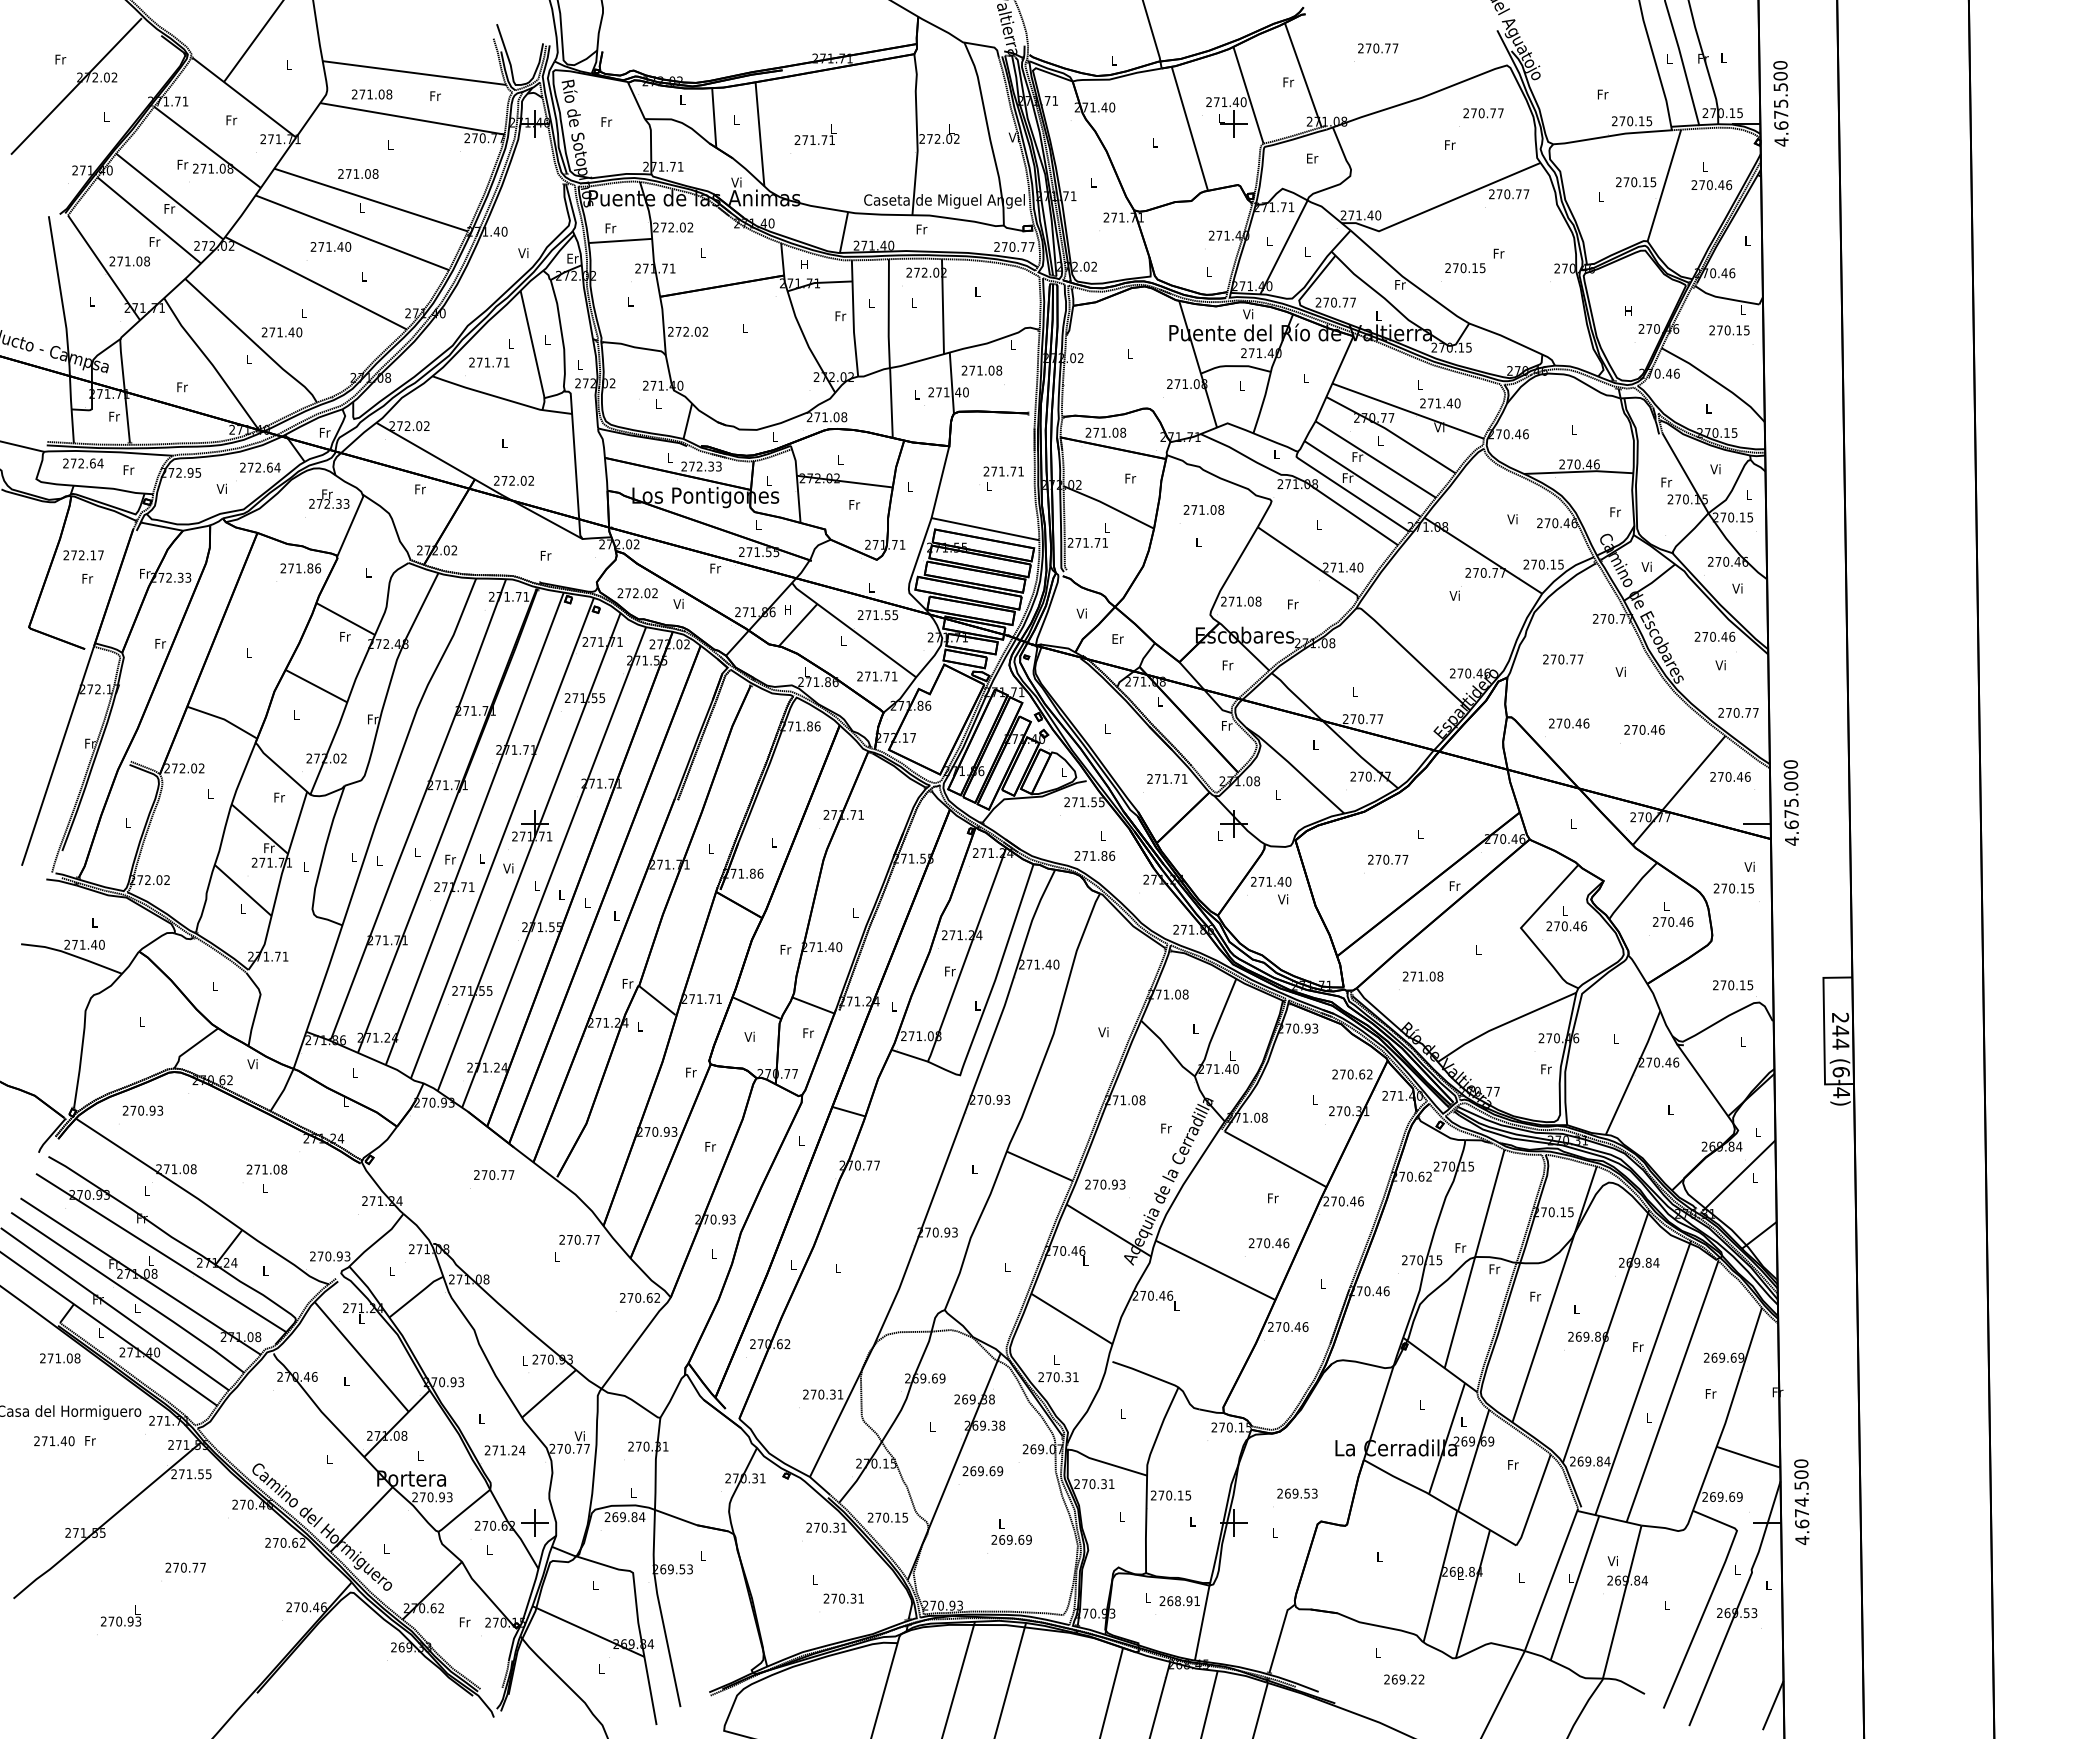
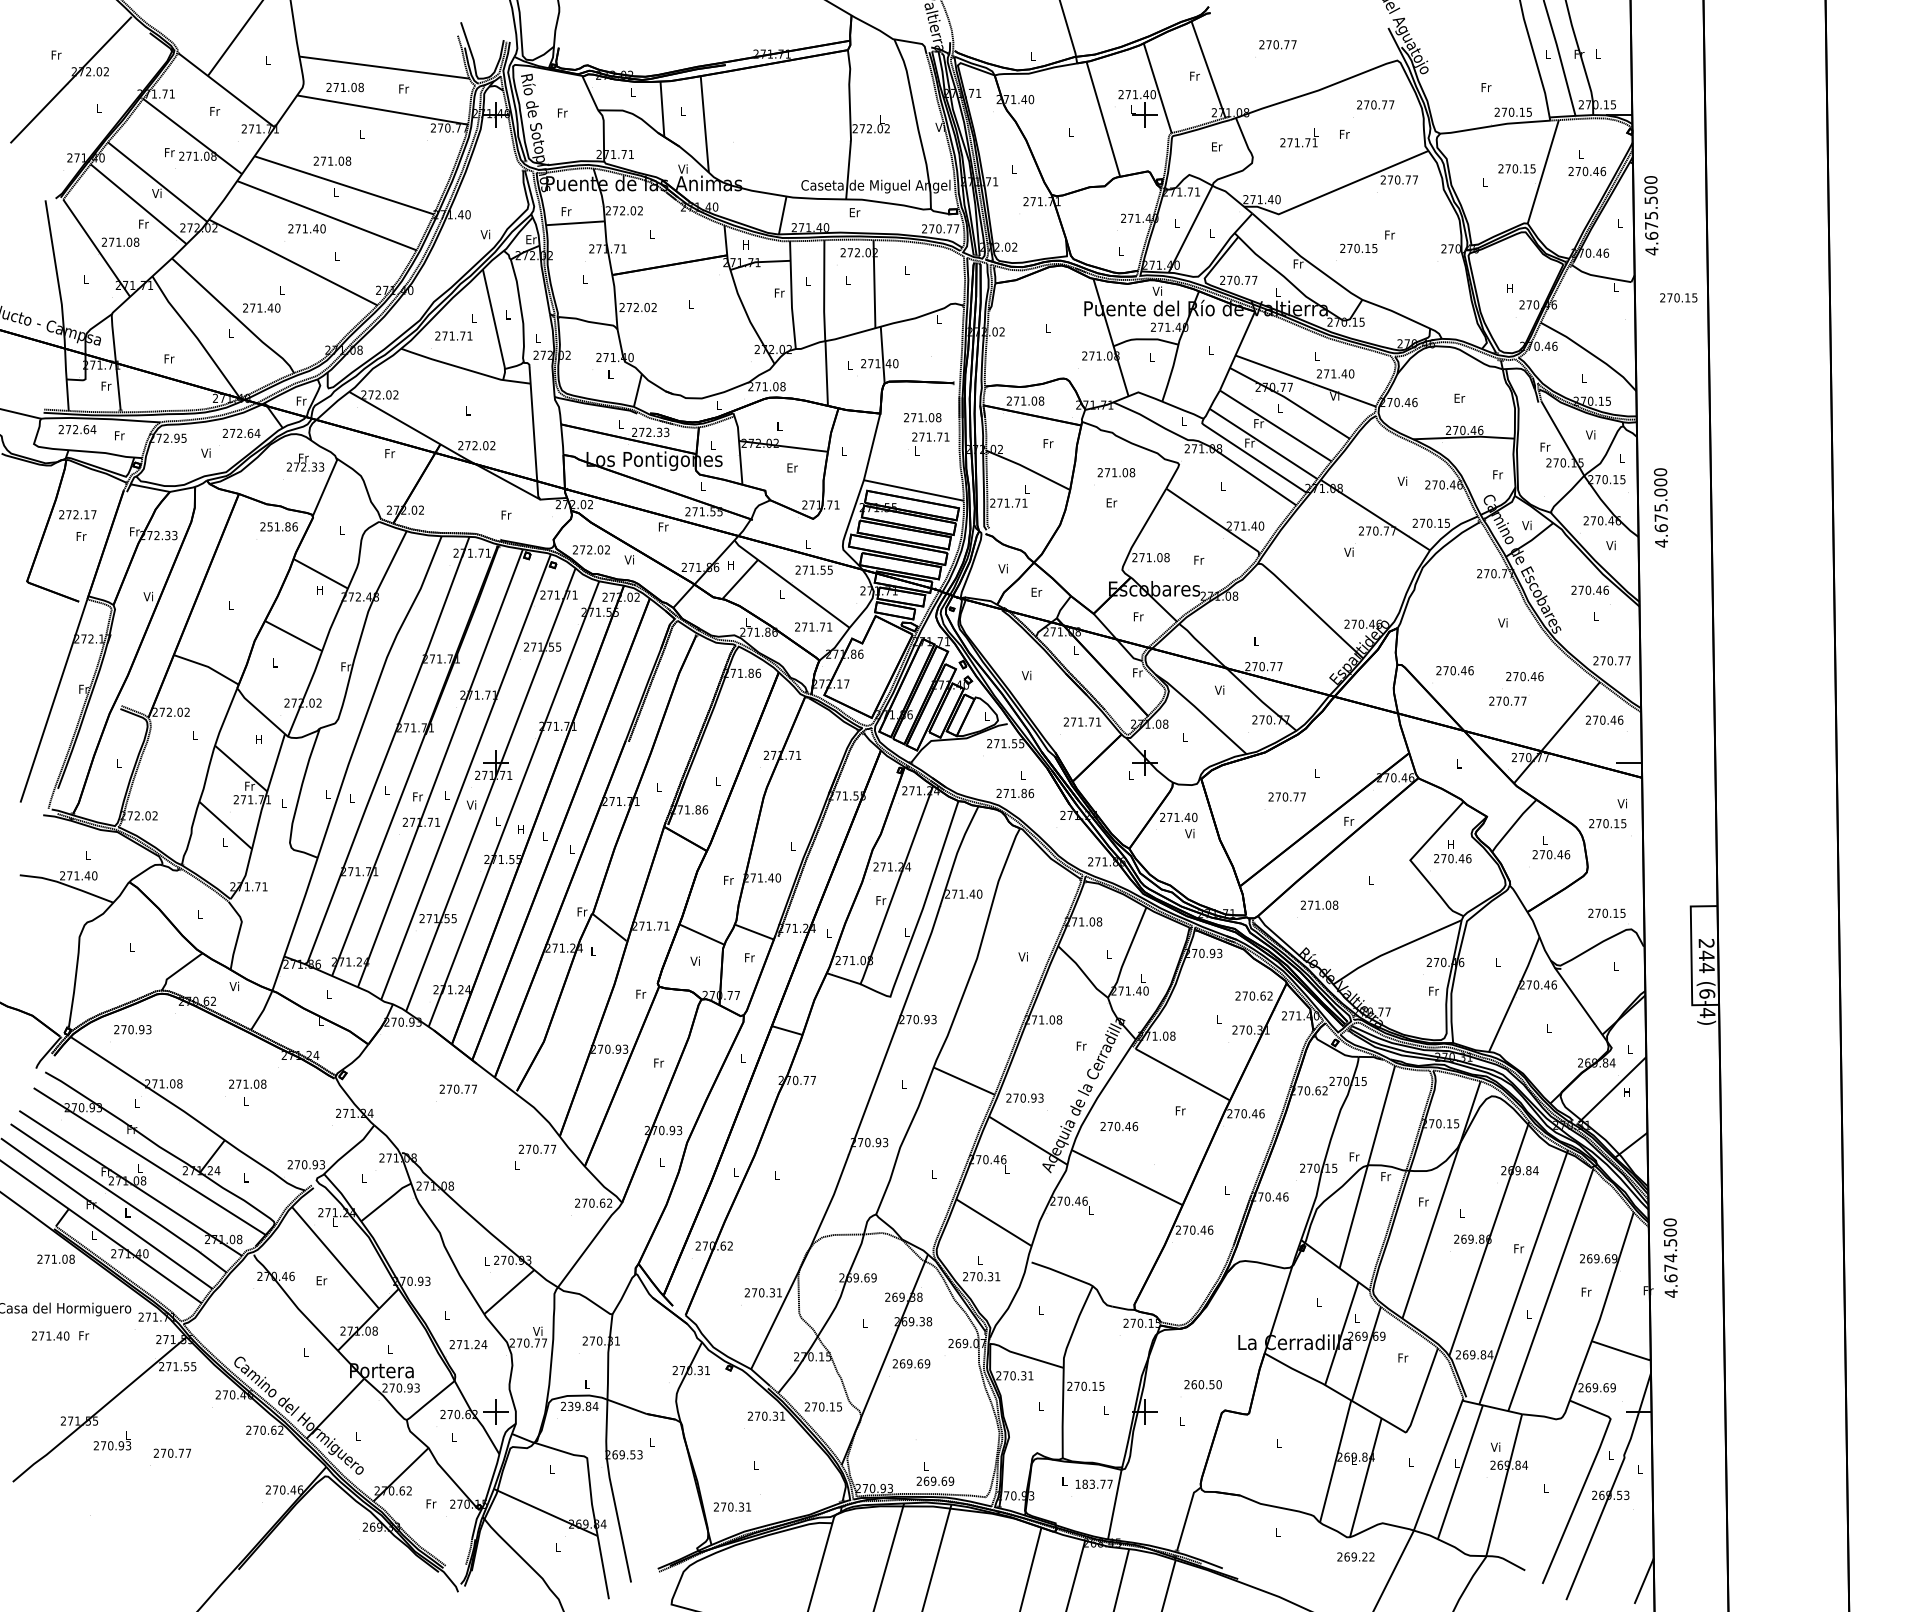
text: (1780, 103) -> (1650, 215), moved
text: (815, 134) -> (1299, 137), moved
text: (169, 208) -> (157, 193), Fr -> Vi
text: (921, 229) -> (854, 212), Fr -> Er
text: (1729, 330) -> (1678, 297), moved
text: (981, 370) -> (922, 417), moved
text: (1574, 429) -> (1459, 398), L -> Er
text: (854, 504) -> (792, 467), Fr -> Er
text: (1198, 542) -> (1111, 502), L -> Er
text: (290, 568) -> (269, 526), 271.86 -> 251.86
text: (345, 636) -> (320, 589), Fr -> H
text: (159, 643) -> (148, 596), Fr -> Vi
text: (1564, 658) -> (1509, 700), moved
text: (1720, 665) -> (1595, 616), Vi -> L
text: (1107, 728) -> (1027, 675), L -> Vi
text: (1315, 744) -> (1219, 690), L -> Vi
text: (279, 797) -> (259, 739), Fr -> H
text: (1790, 802) -> (1660, 507), moved
text: (561, 894) -> (520, 829), L -> H
text: (1564, 910) -> (1450, 844), L -> H
text: (1754, 1177) -> (1626, 1091), L -> H
text: (1268, 1243) -> (1118, 1126), moved
text: (346, 1381) -> (321, 1280), L -> Er
text: (1304, 1493) -> (1209, 1384), 269.53 -> 260.50
text: (1801, 1502) -> (1670, 1258), moved
text: (615, 1517) -> (570, 1406), 269.84 -> 239.84
text: (1011, 1531) -> (935, 1473), moved
text: (843, 1598) -> (732, 1506), moved
text: (1179, 1601) -> (1093, 1484), 268.91 -> 183.77
text: (121, 1615) -> (112, 1440), moved
text: (1404, 1679) -> (1356, 1556), moved

